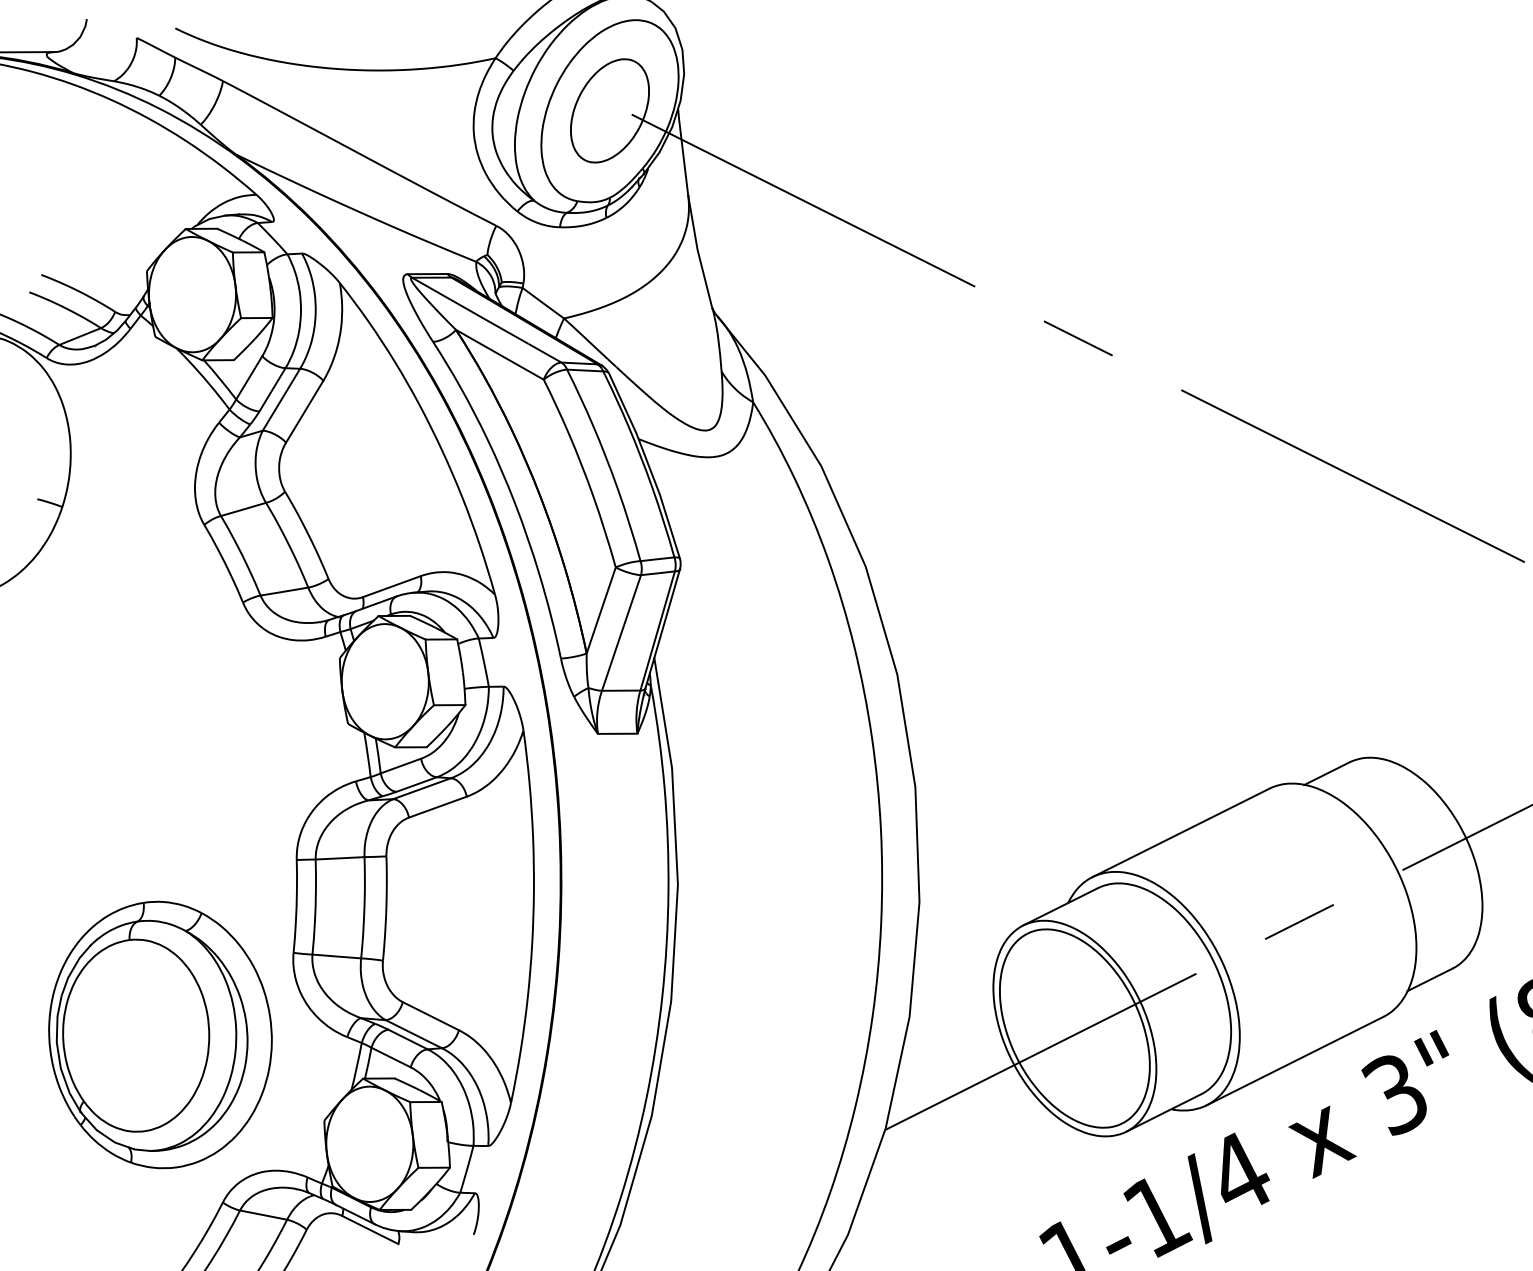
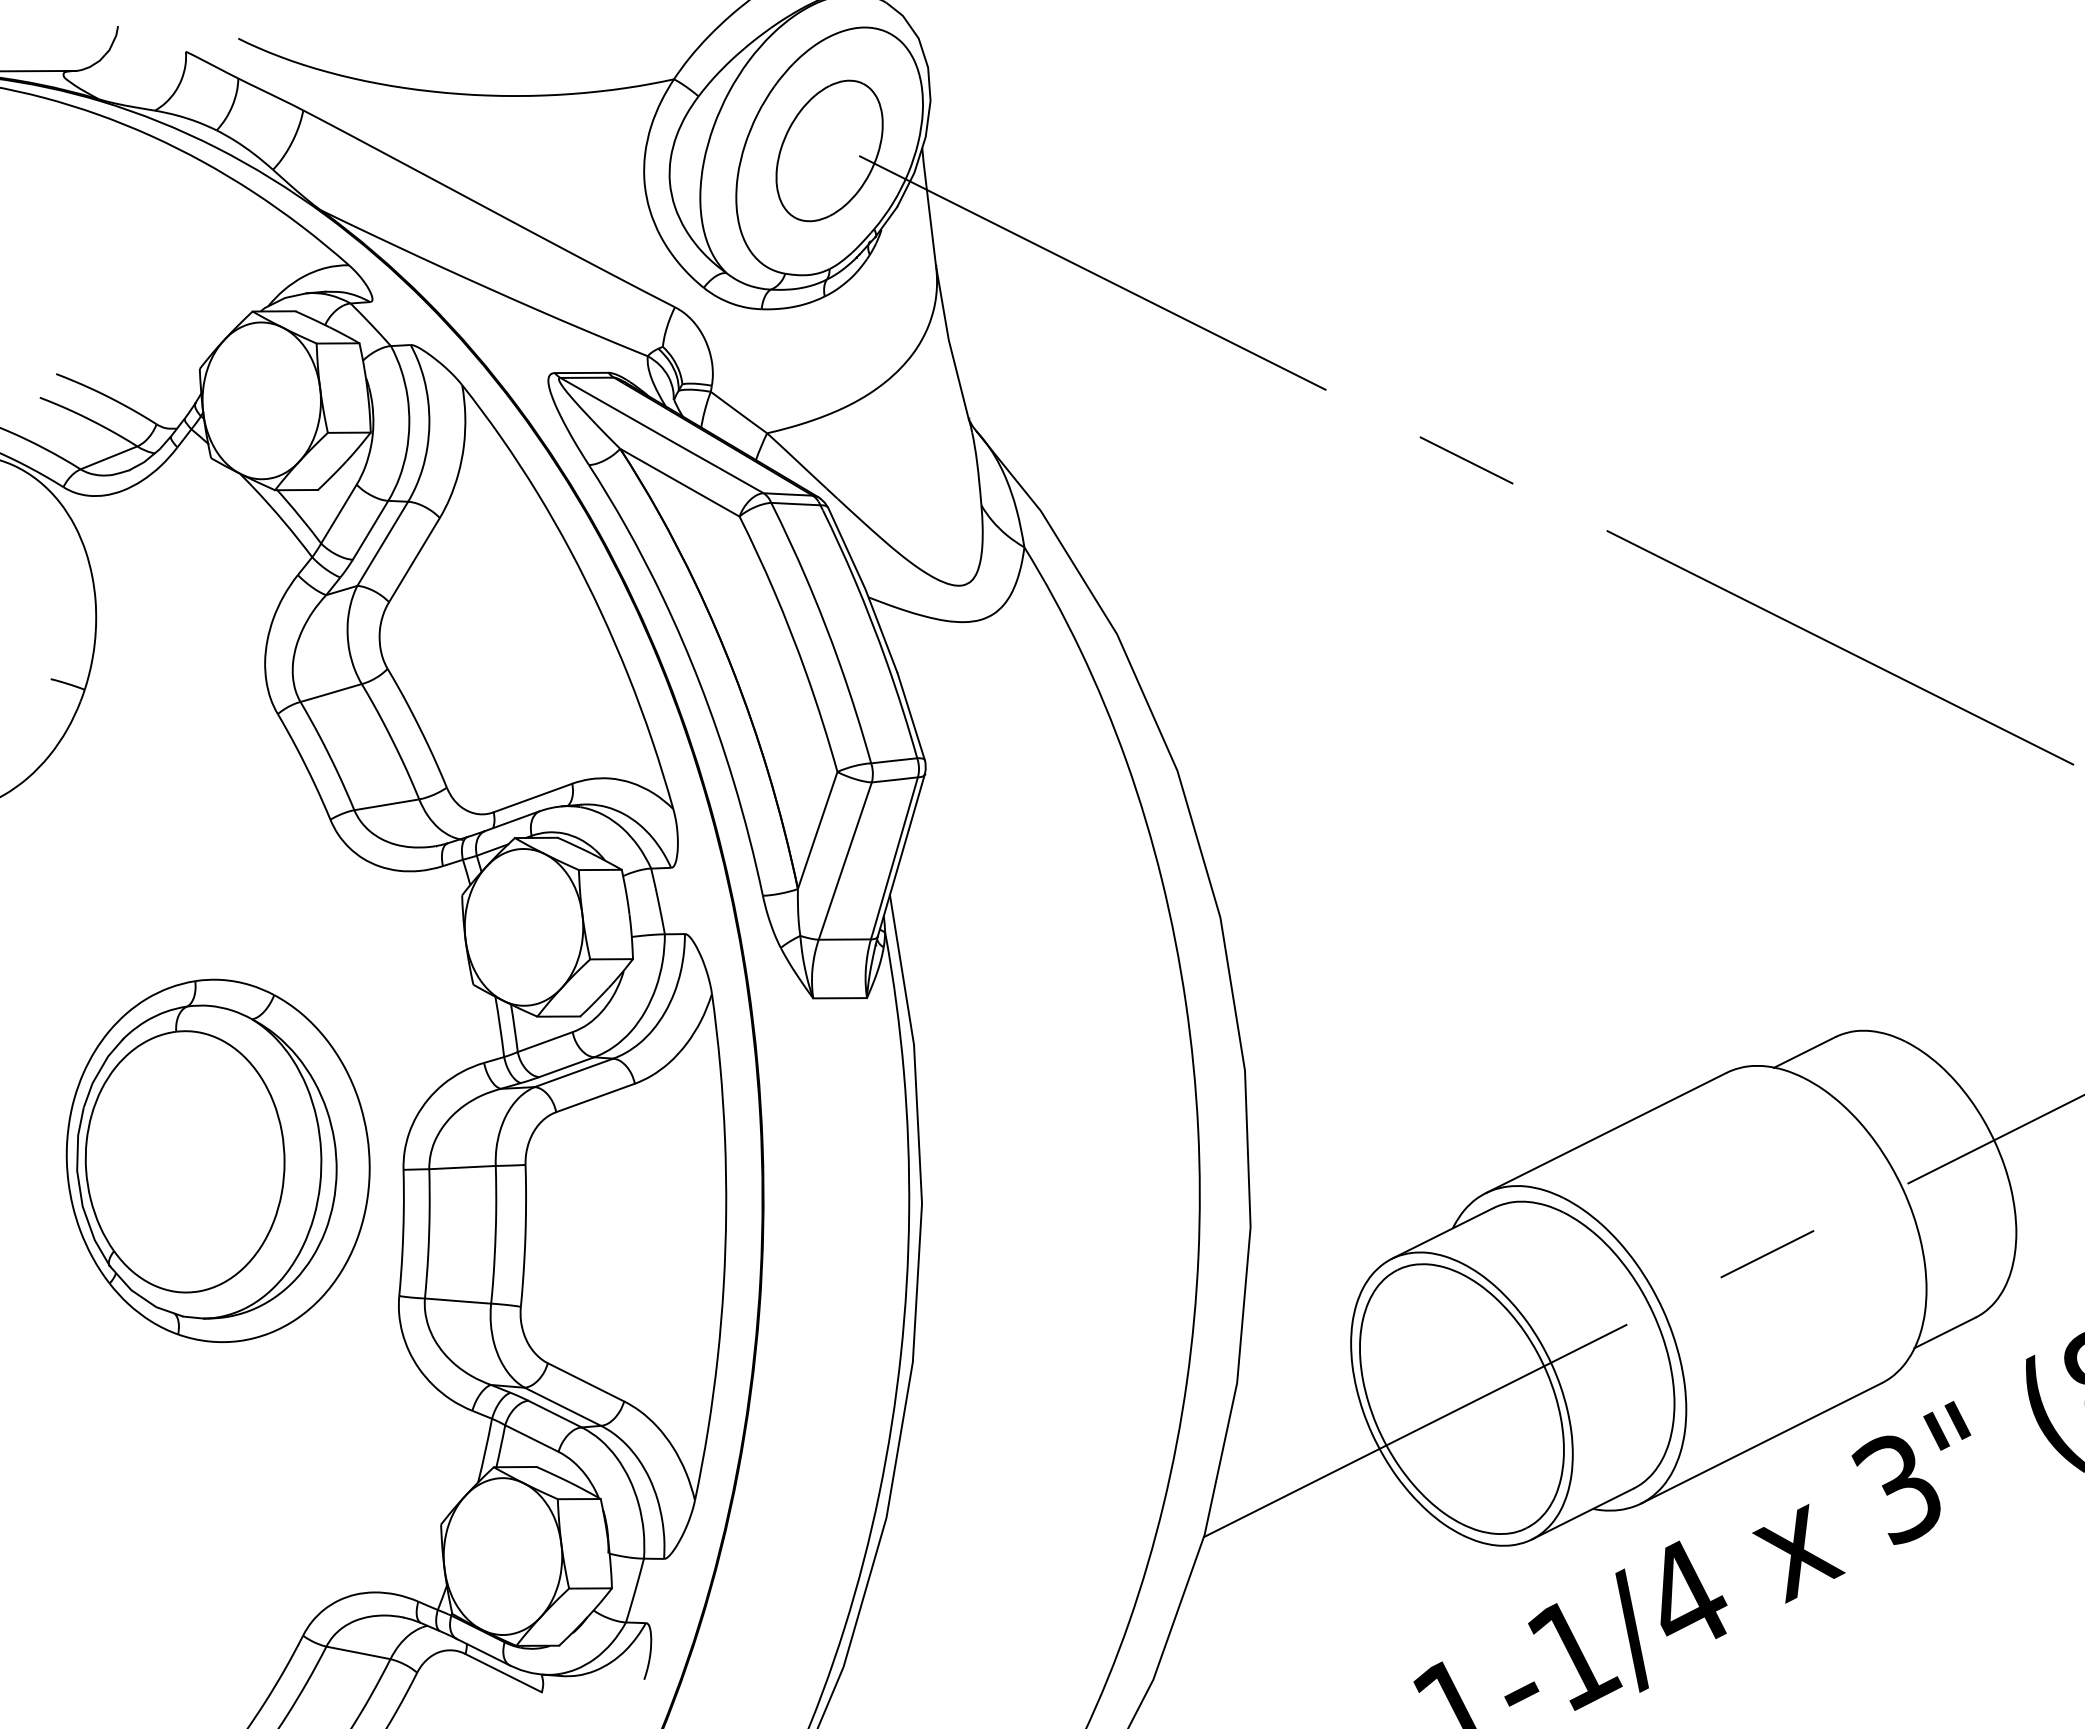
part: (159, 1034) -> (217, 1160), moved

